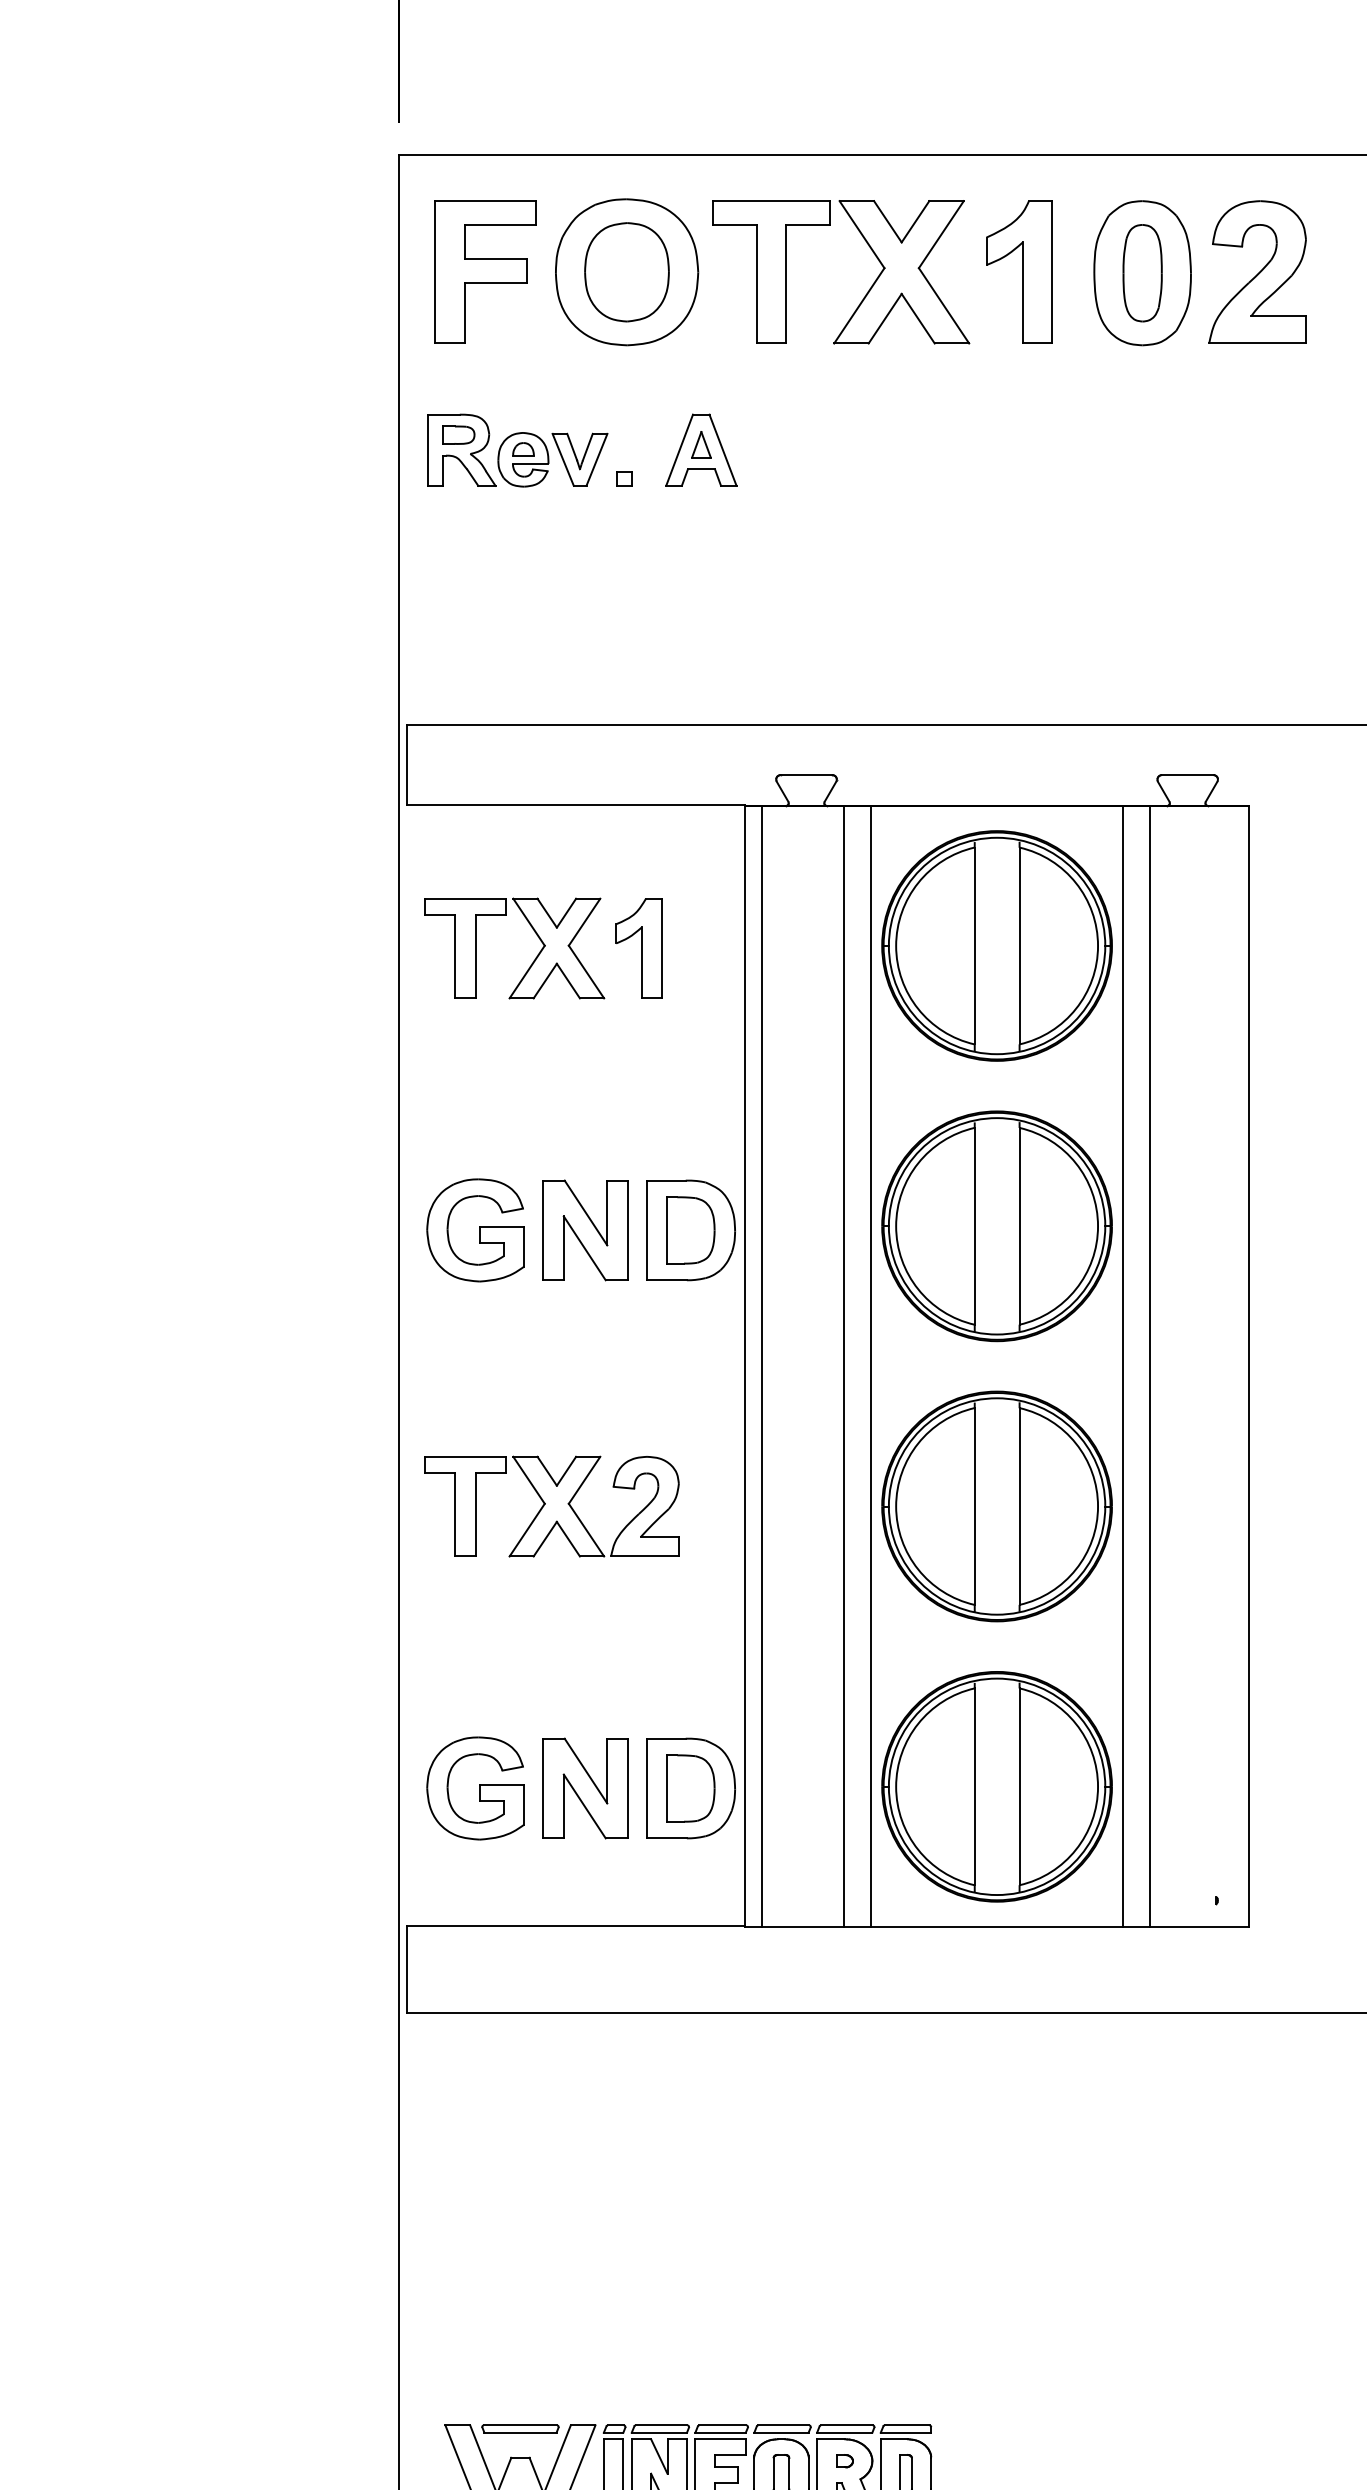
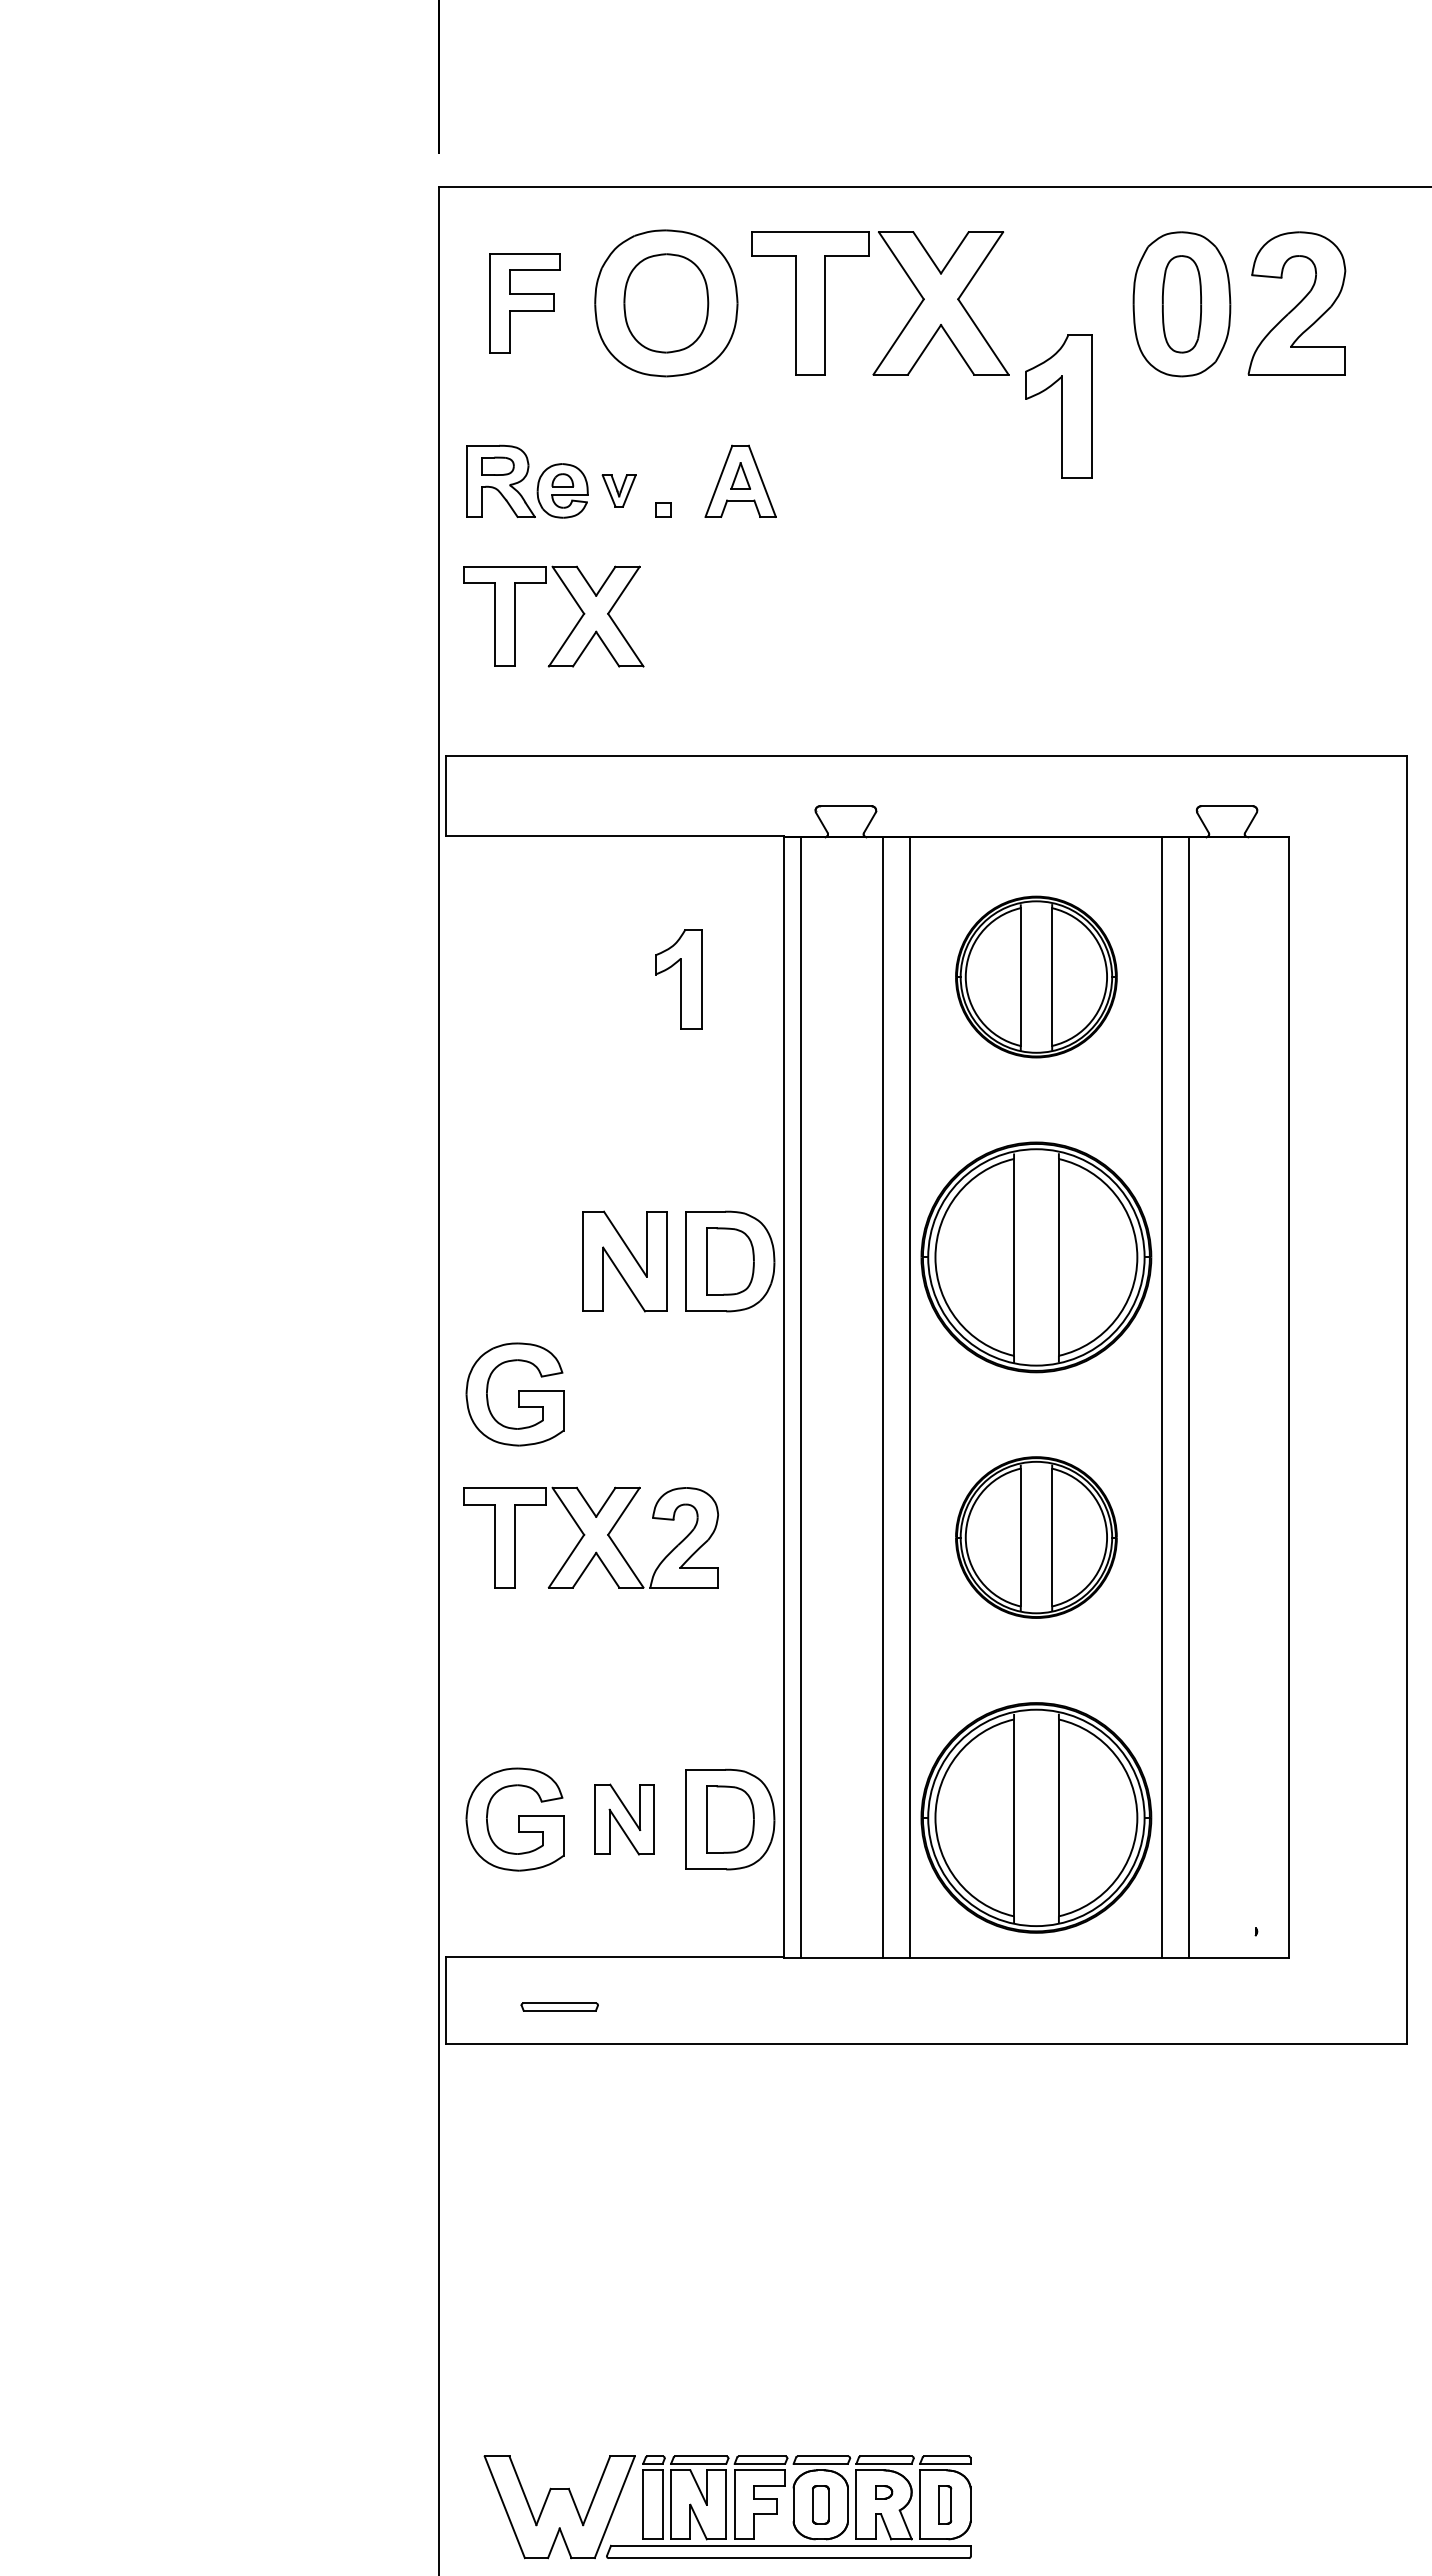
part: (485, 272) -> (524, 303), size x0.7
part: (1019, 272) -> (1058, 406), moved
part: (579, 459) -> (618, 490), size x0.6
part: (997, 945) -> (1036, 976), size x0.7
part: (532, 962) -> (571, 630), moved
part: (475, 1230) -> (514, 1394), moved
part: (997, 1506) -> (1036, 1537), size x0.7
part: (585, 1788) -> (624, 1819), size x0.7
part: (520, 2428) -> (559, 2006), moved

